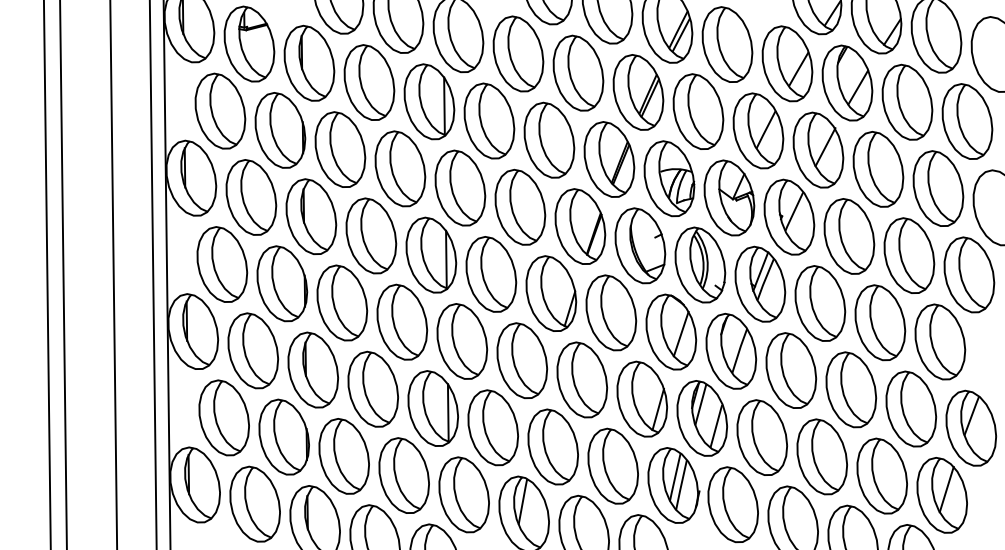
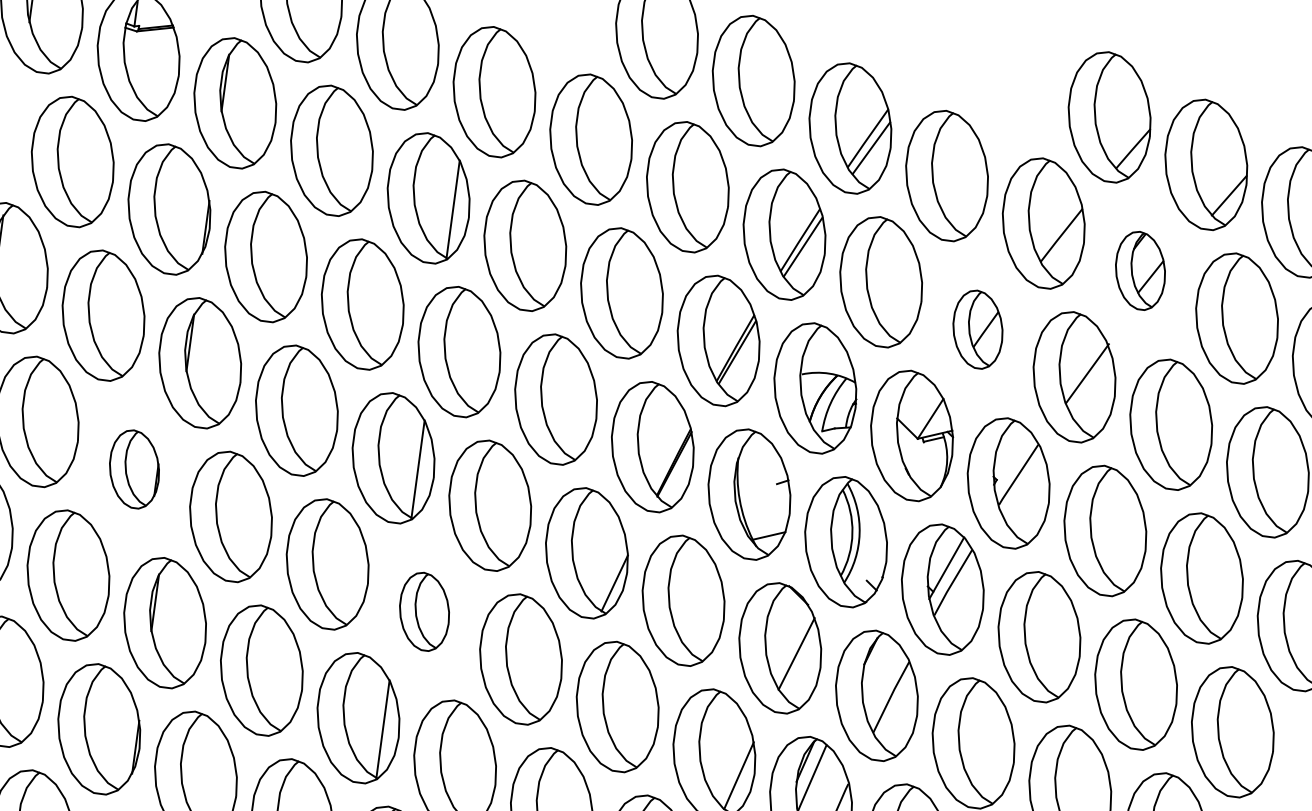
part: (847, 82) -> (1140, 269), size x0.6
part: (758, 130) -> (978, 328), size x0.6
part: (282, 283) -> (134, 468), size x0.6
part: (462, 341) -> (424, 611), size x0.6

